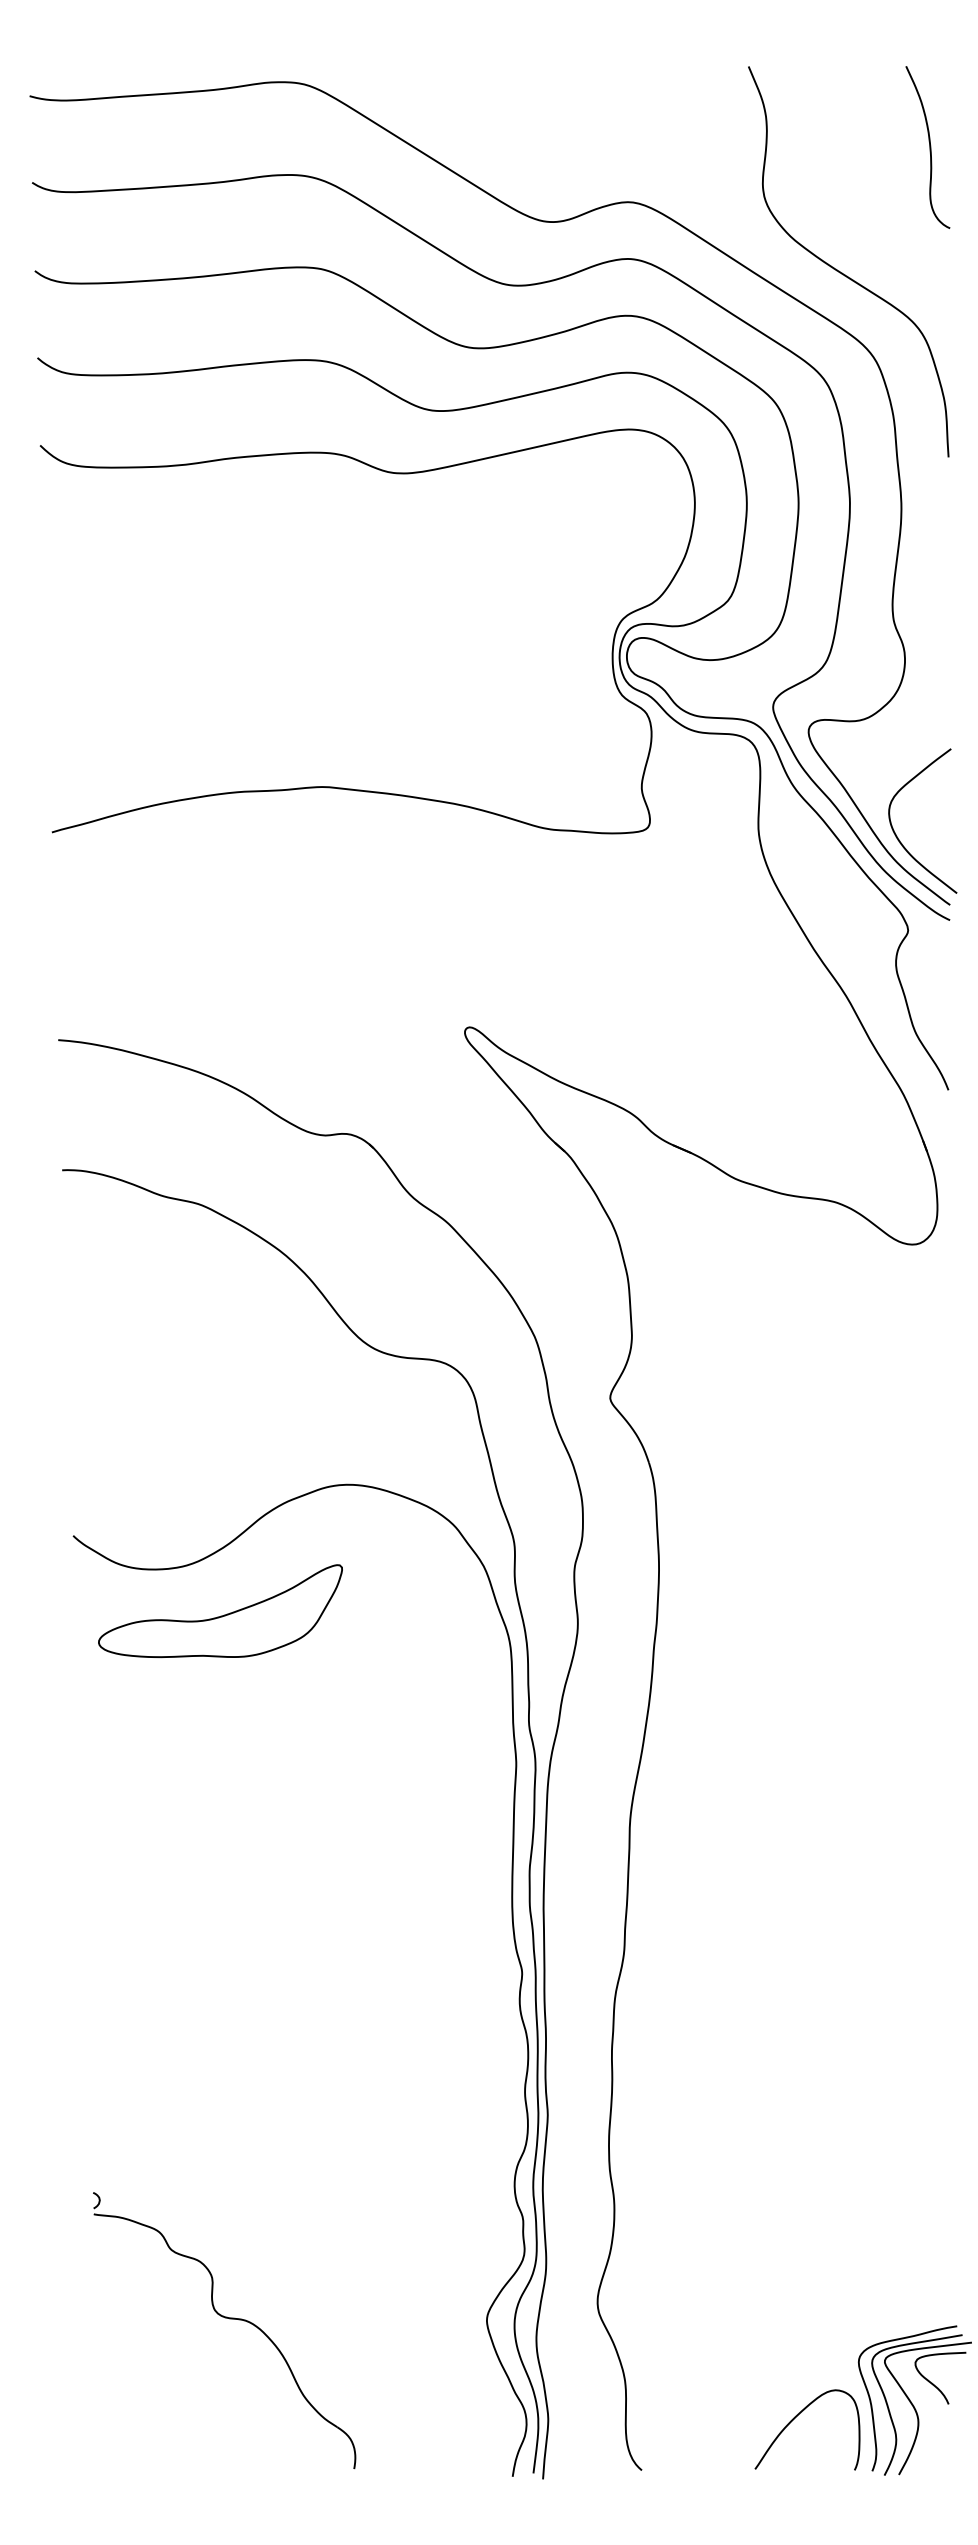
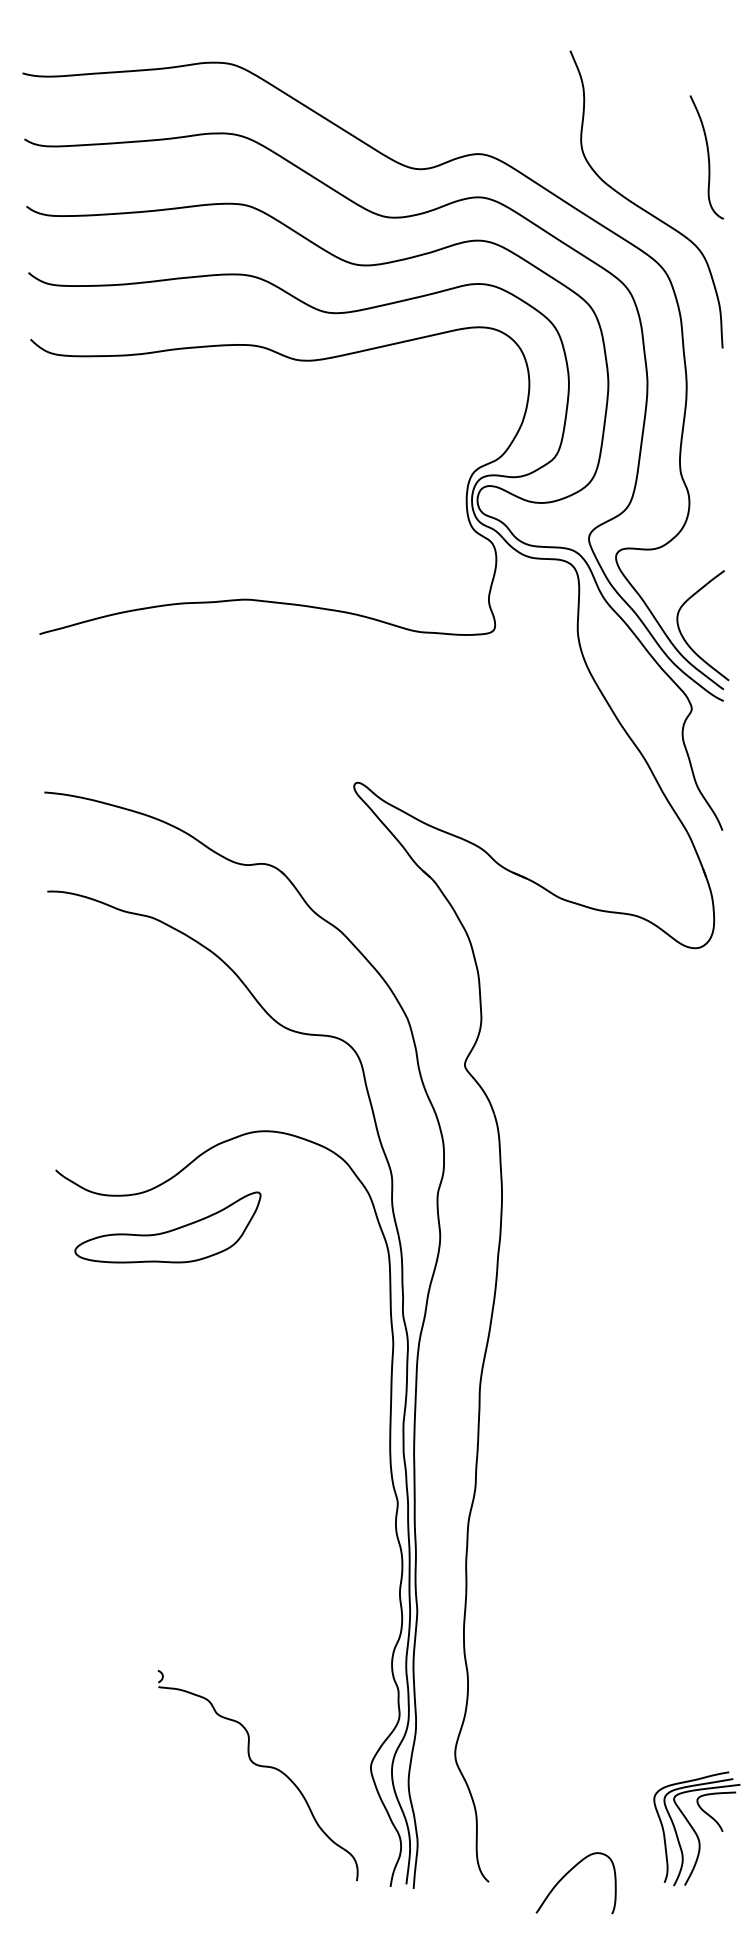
curve: (928, 147) -> (707, 157), moved
part: (223, 2318) -> (257, 1766), moved
curve: (796, 2418) -> (567, 1874), moved

